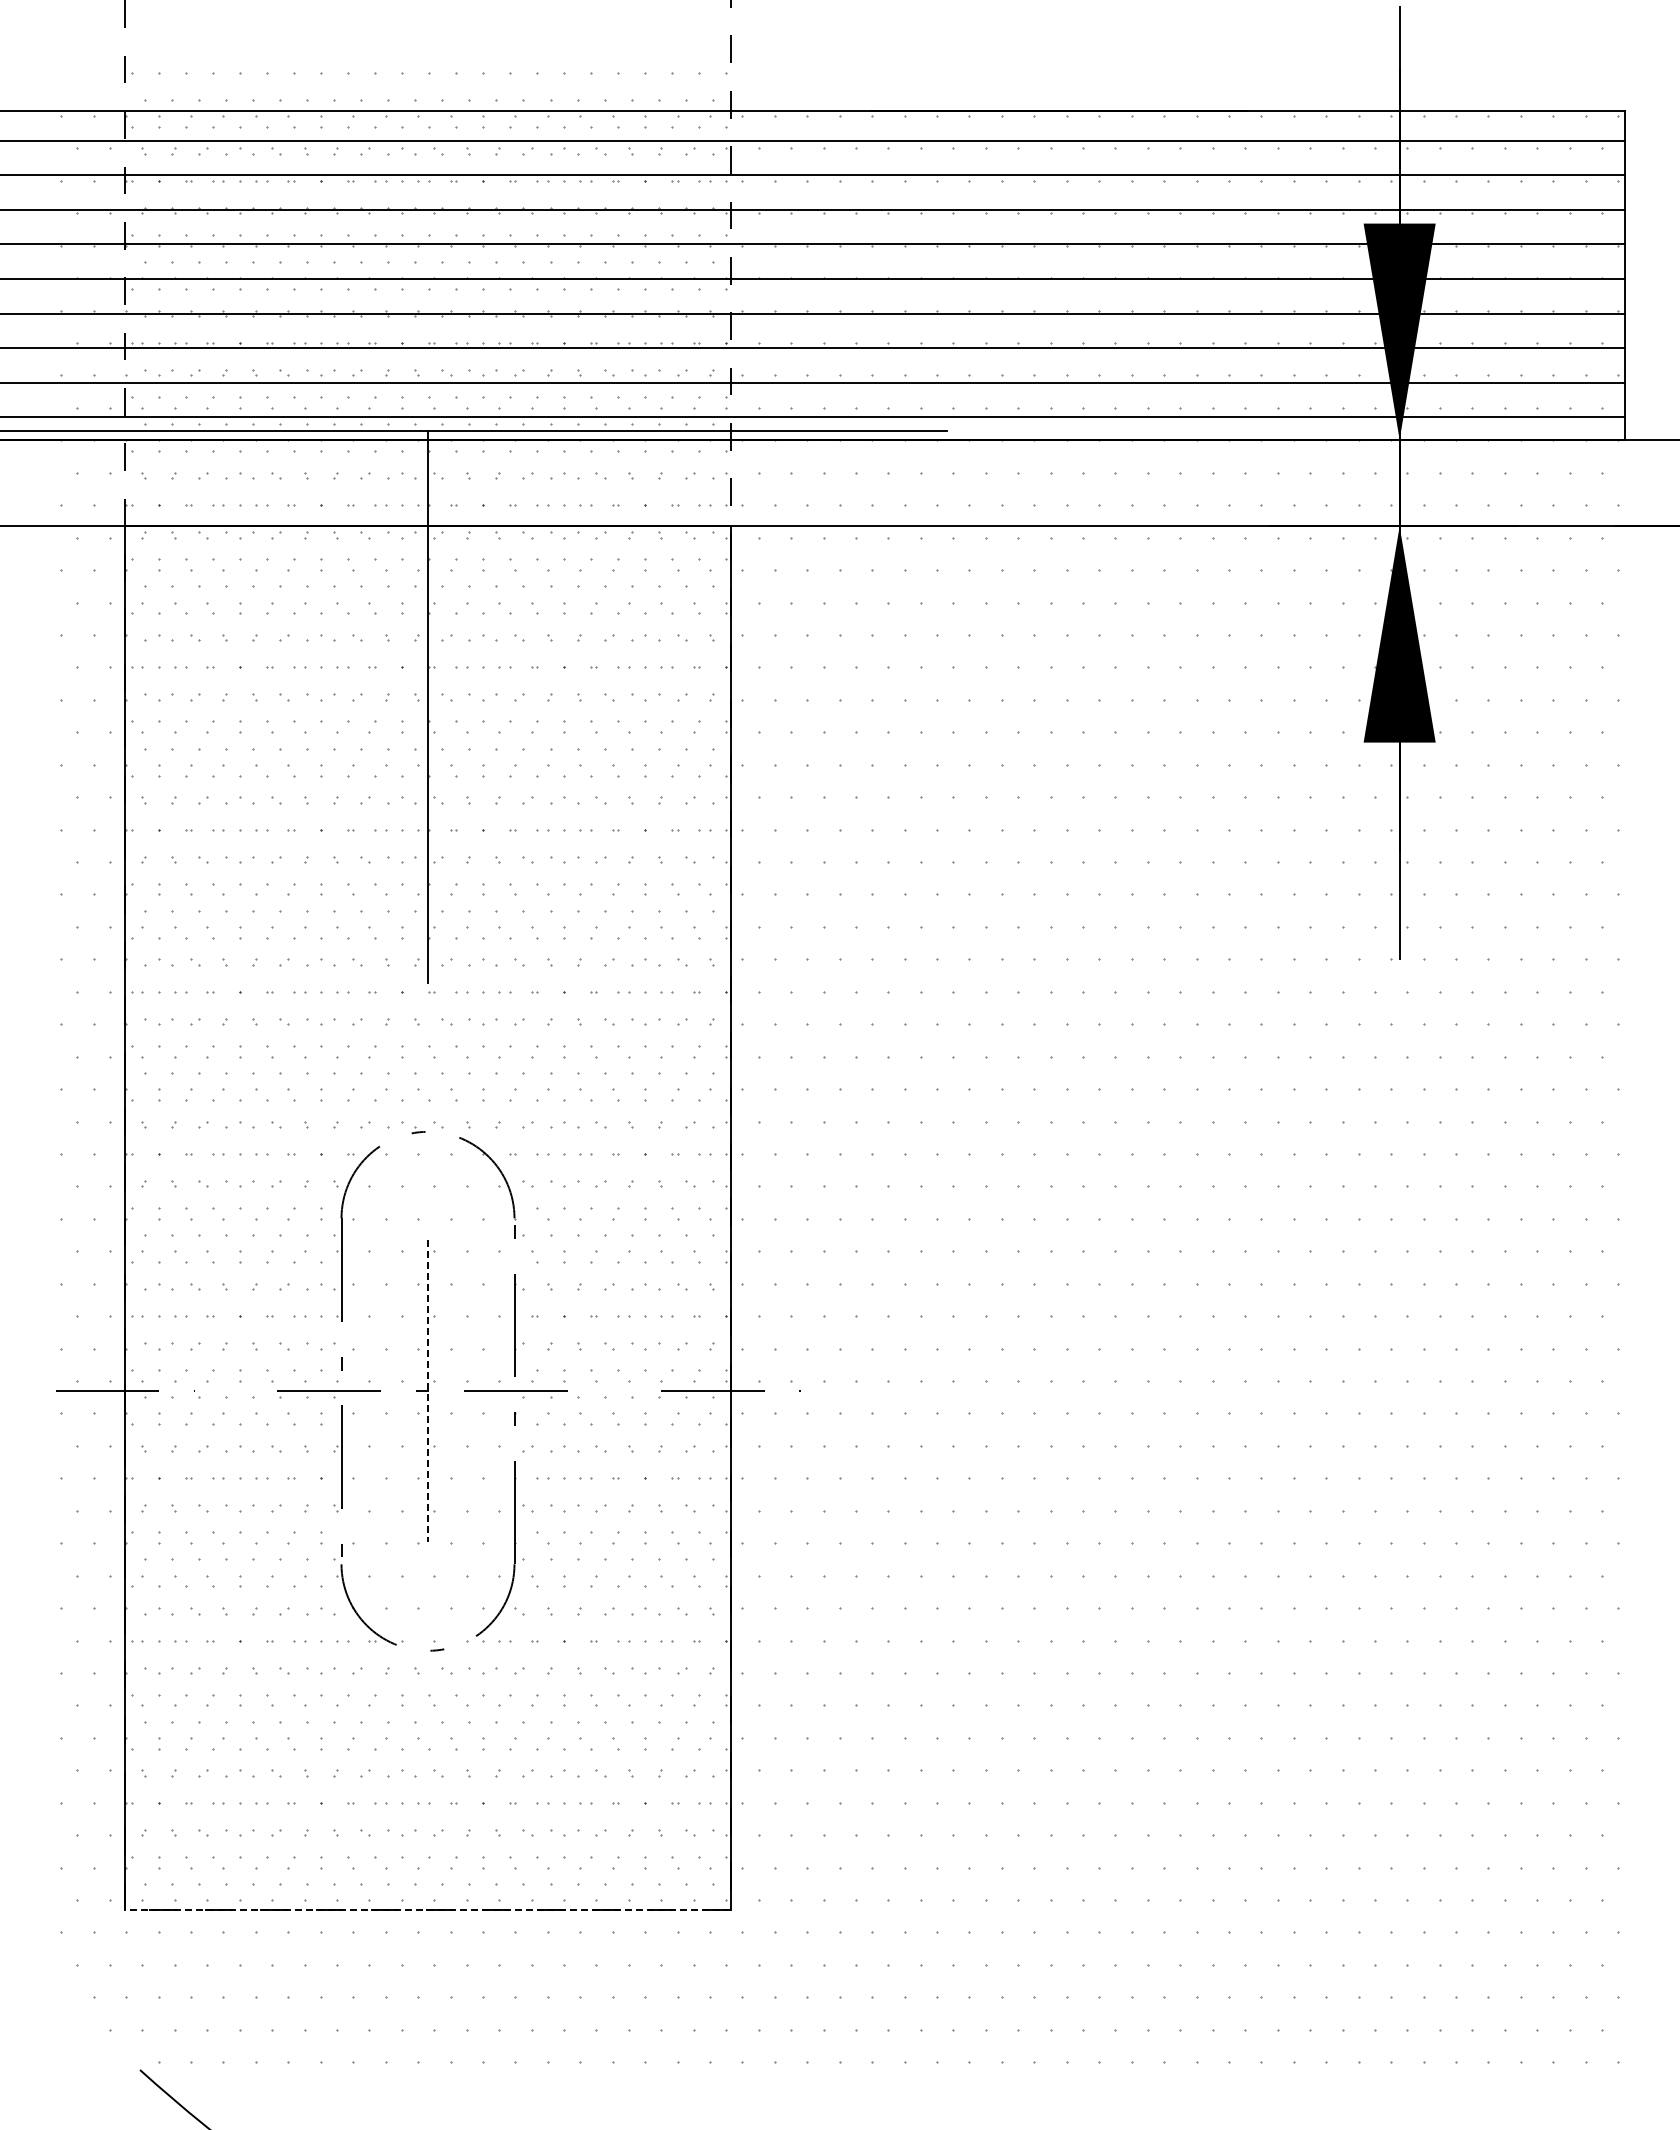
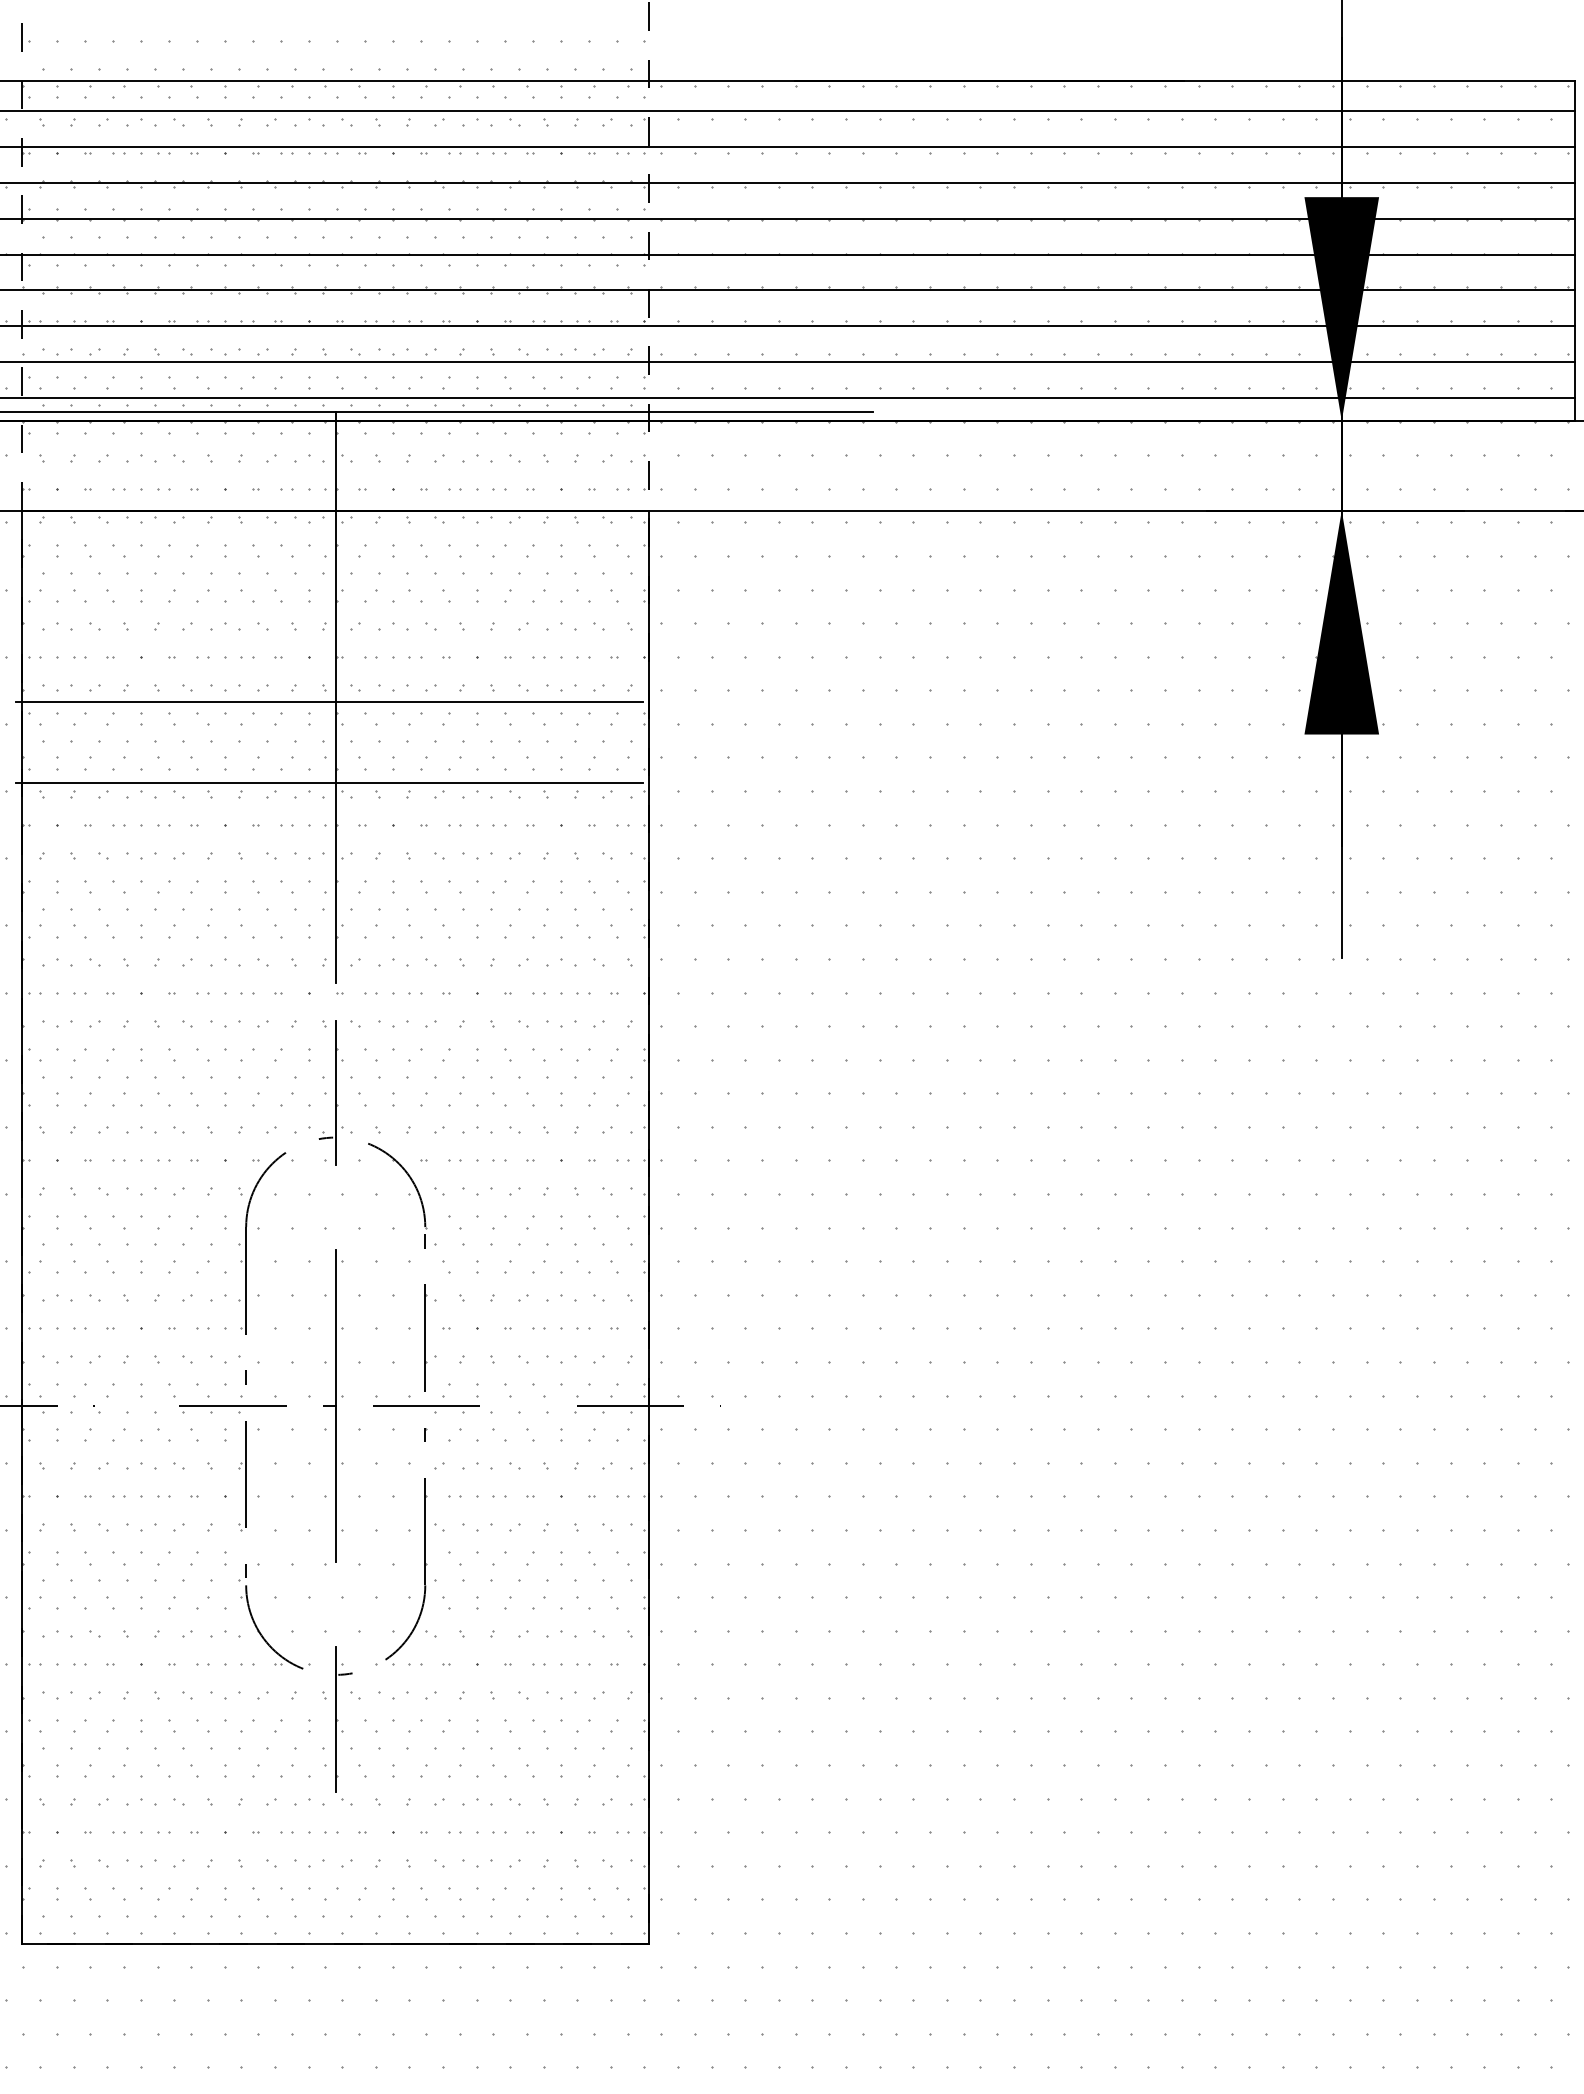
line: (421, 711) -> (328, 702), added
line: (421, 789) -> (328, 783), added
line: (428, 1088) -> (336, 1092), added
line: (428, 1391) -> (336, 1406), dashed -> solid
line: (428, 1693) -> (336, 1719), added
line: (428, 1910) -> (336, 1943), dashed -> solid

